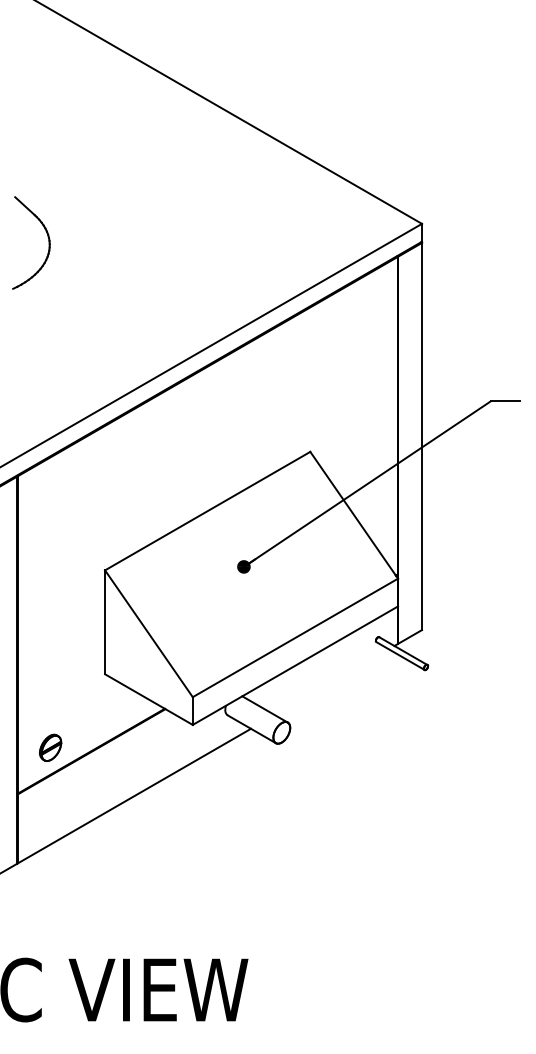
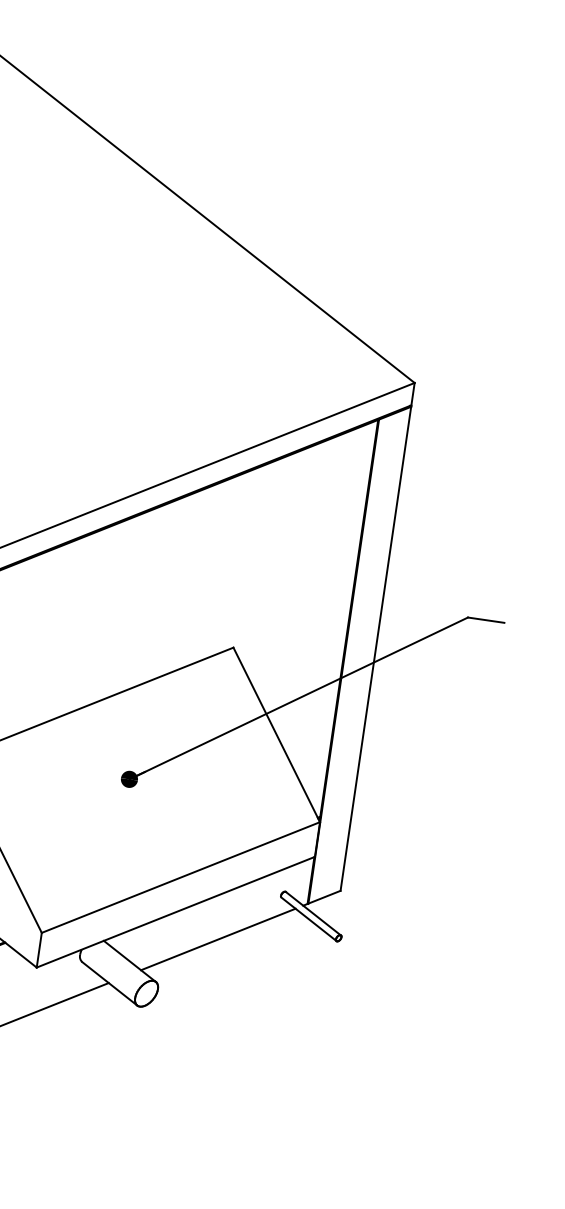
line: (331, 682) -> (217, 939), added

